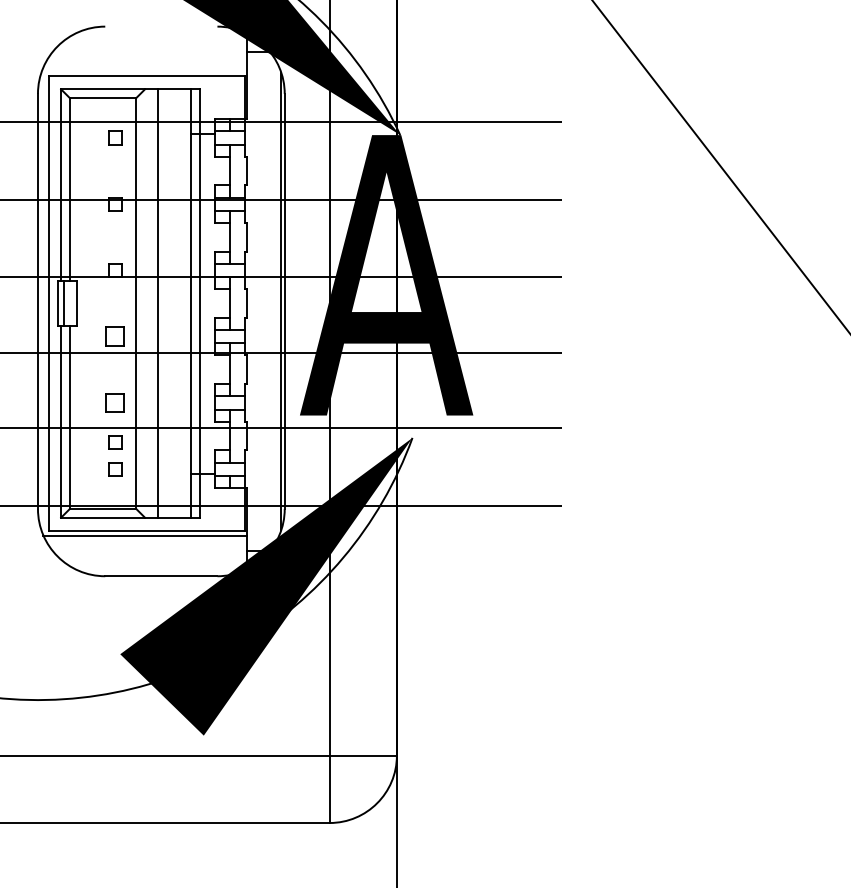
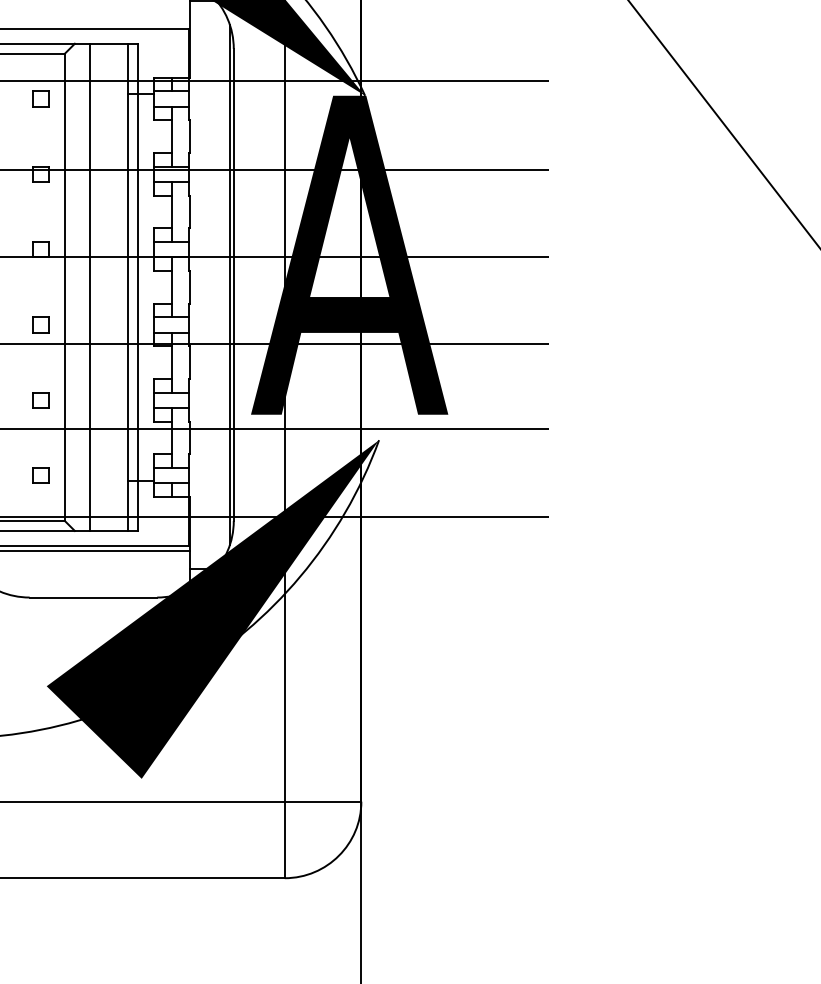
part: (115, 336) -> (41, 324), size x0.71
part: (115, 402) -> (41, 399), size x0.71
part: (115, 442) -> (41, 445), removed

